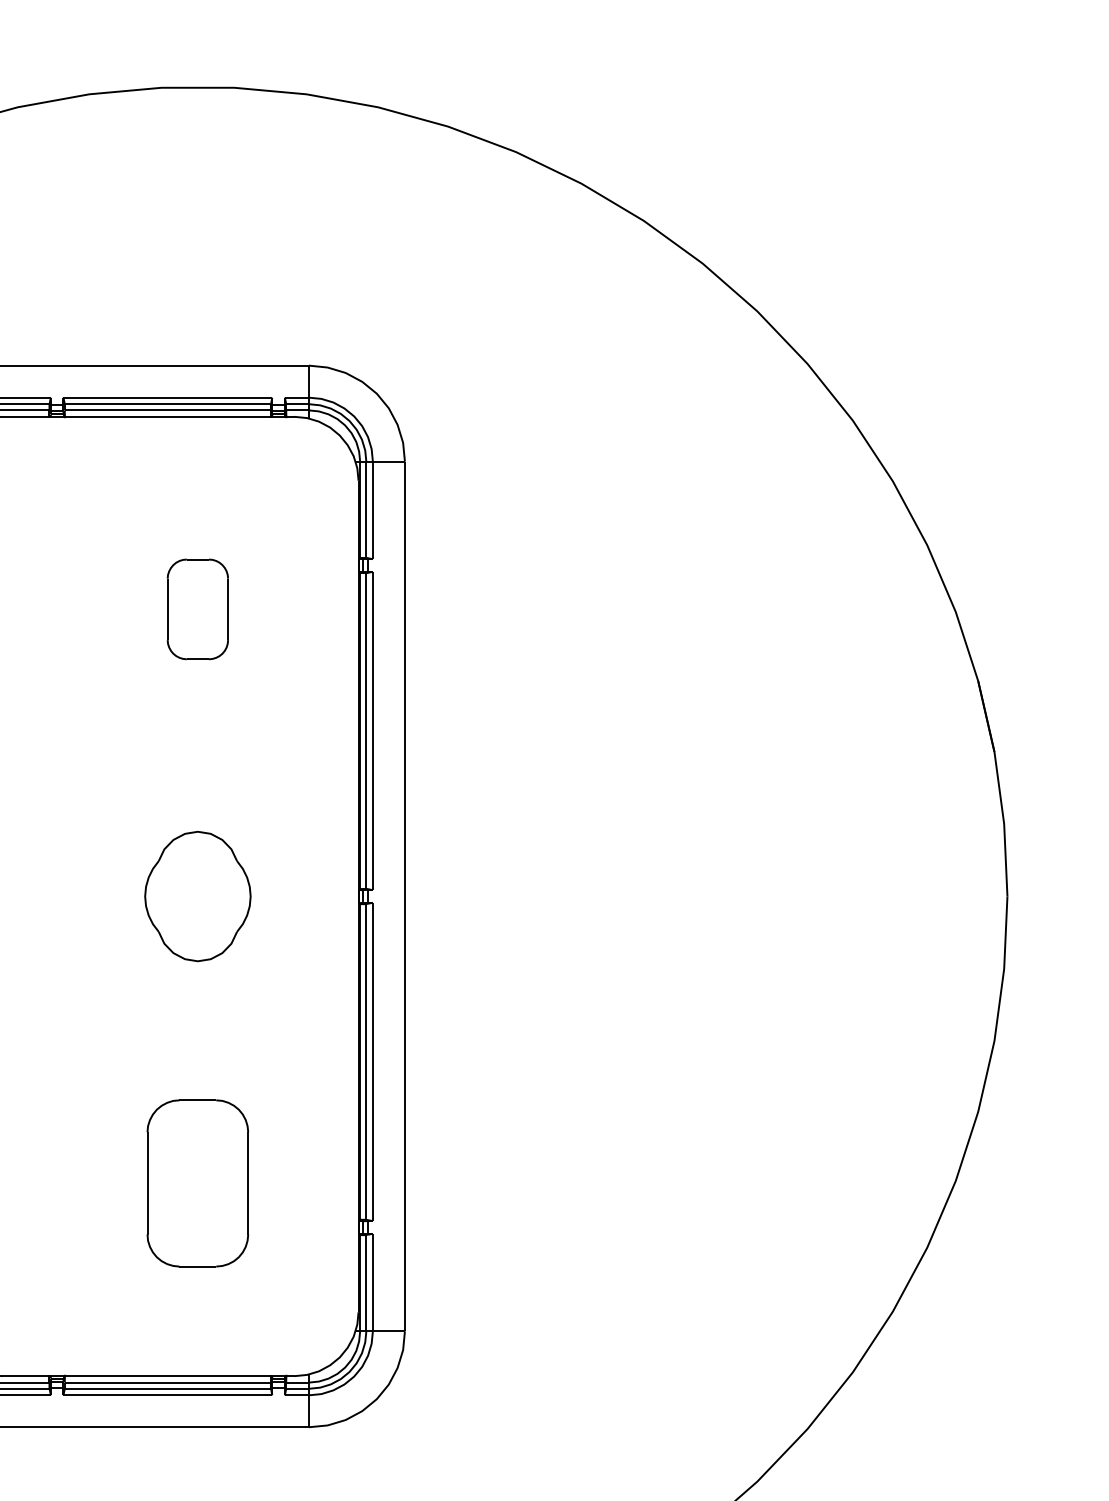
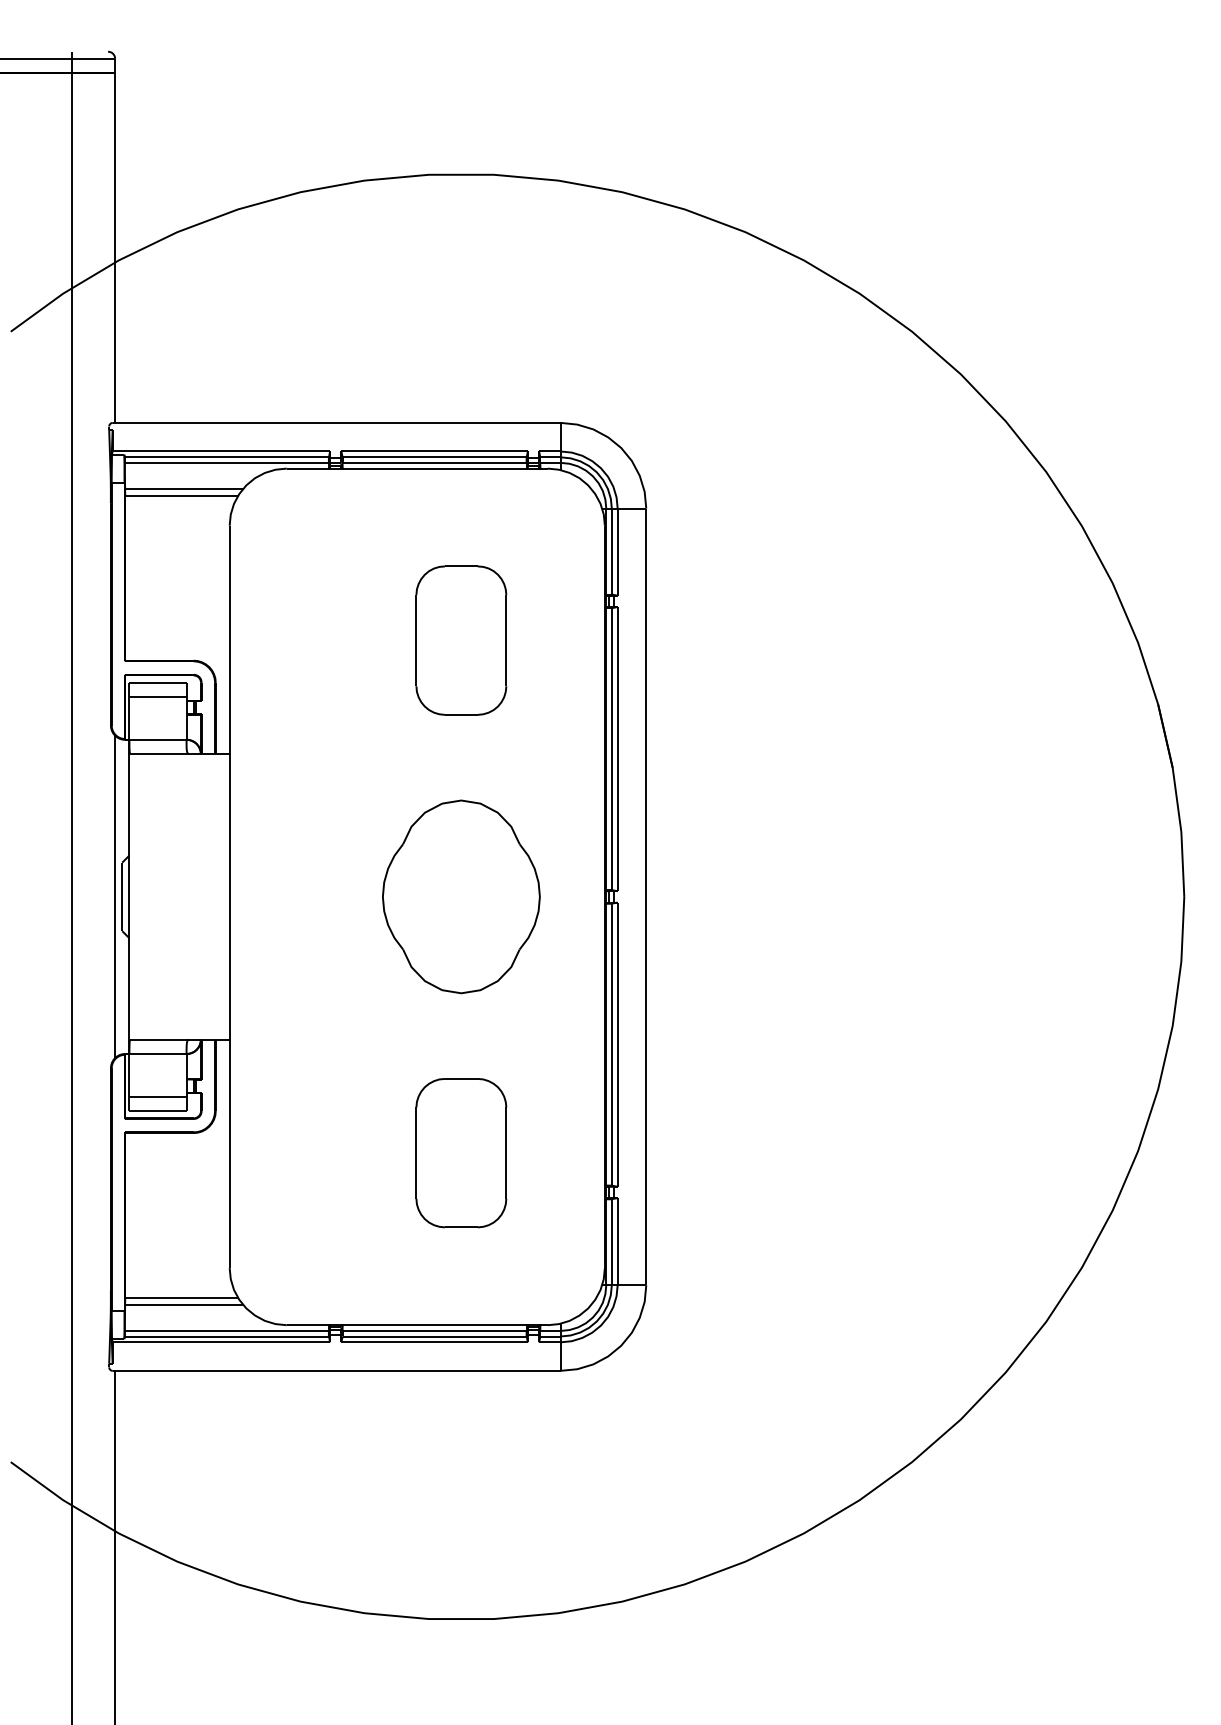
part: (197, 609) -> (461, 640), size x1.67
part: (197, 896) -> (461, 896), size x1.67

